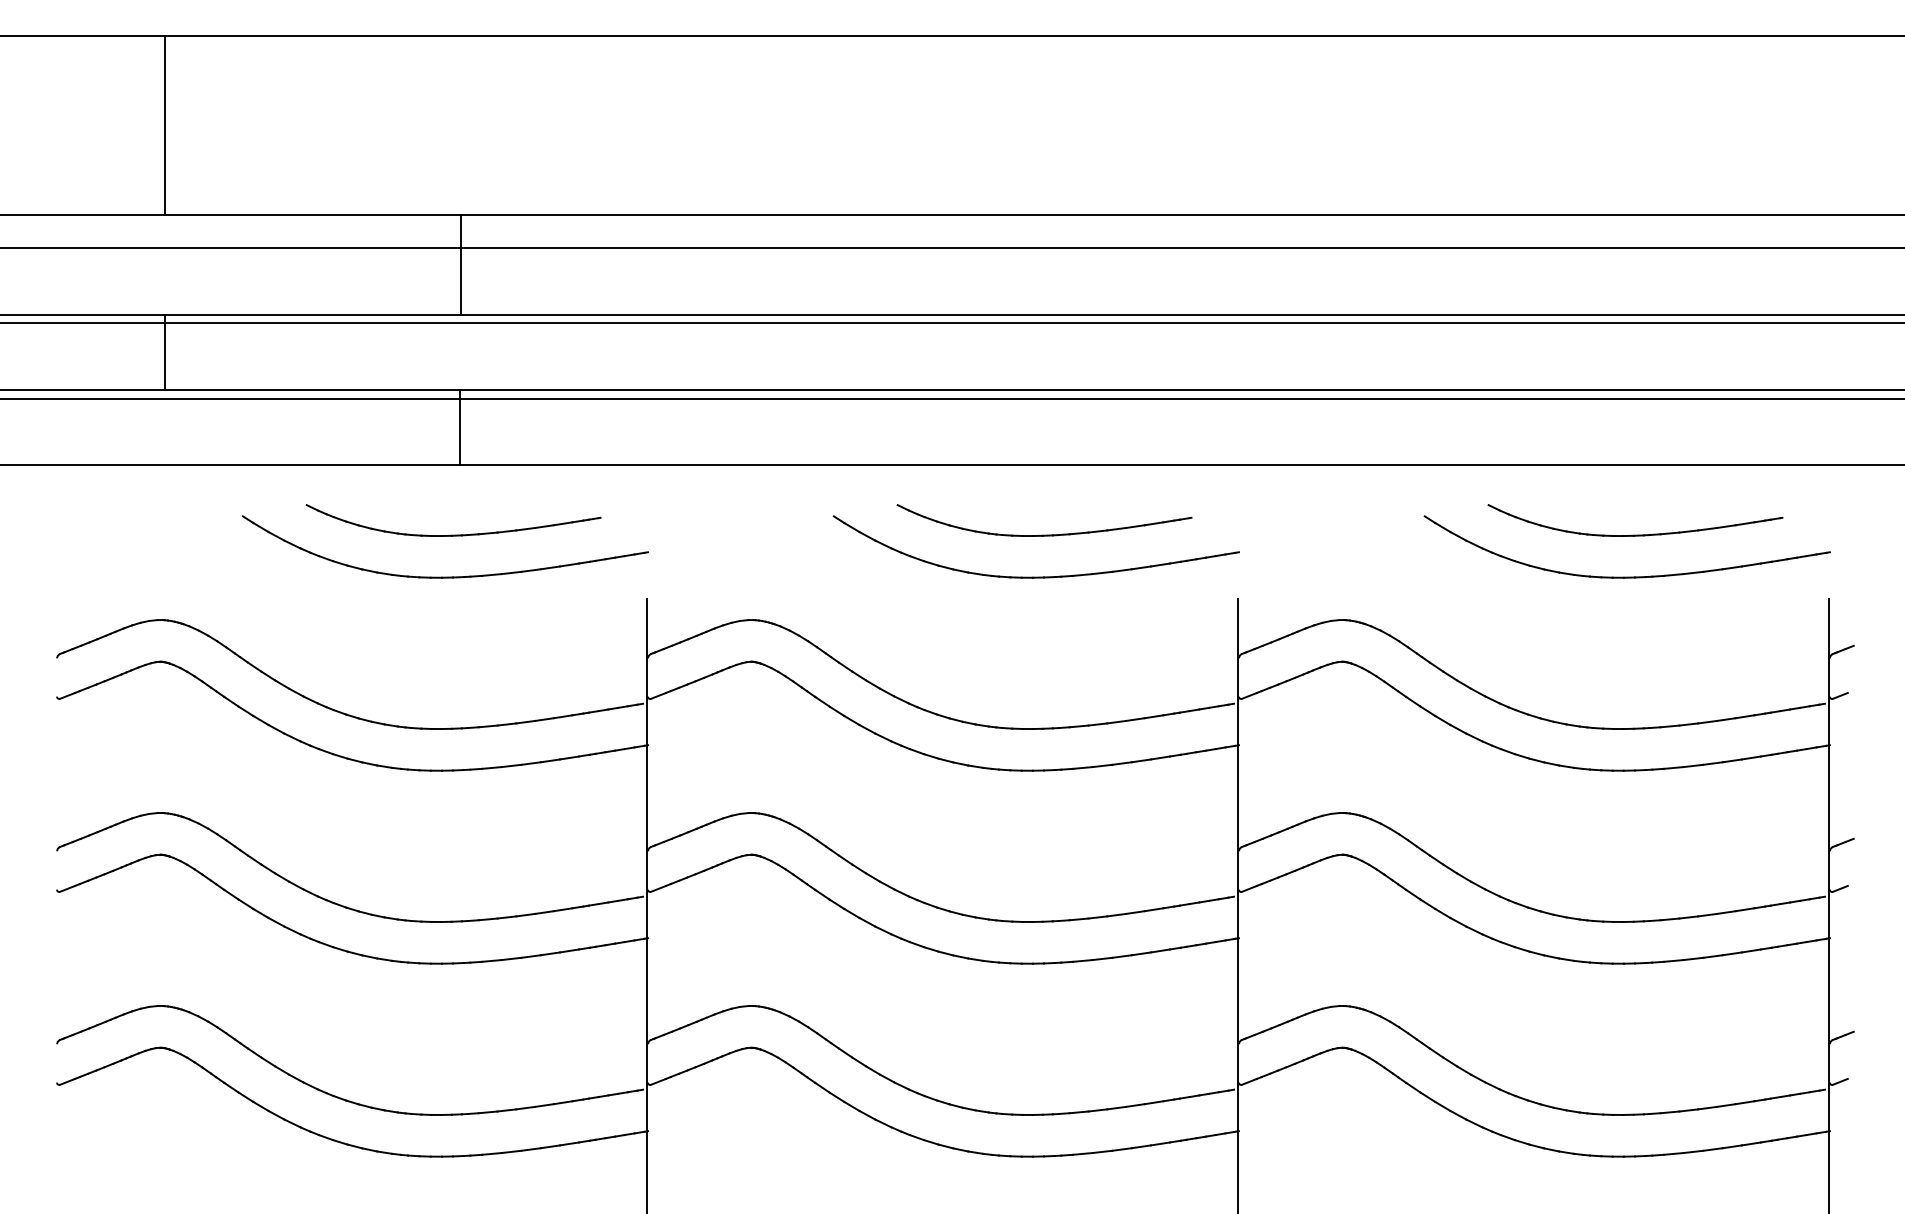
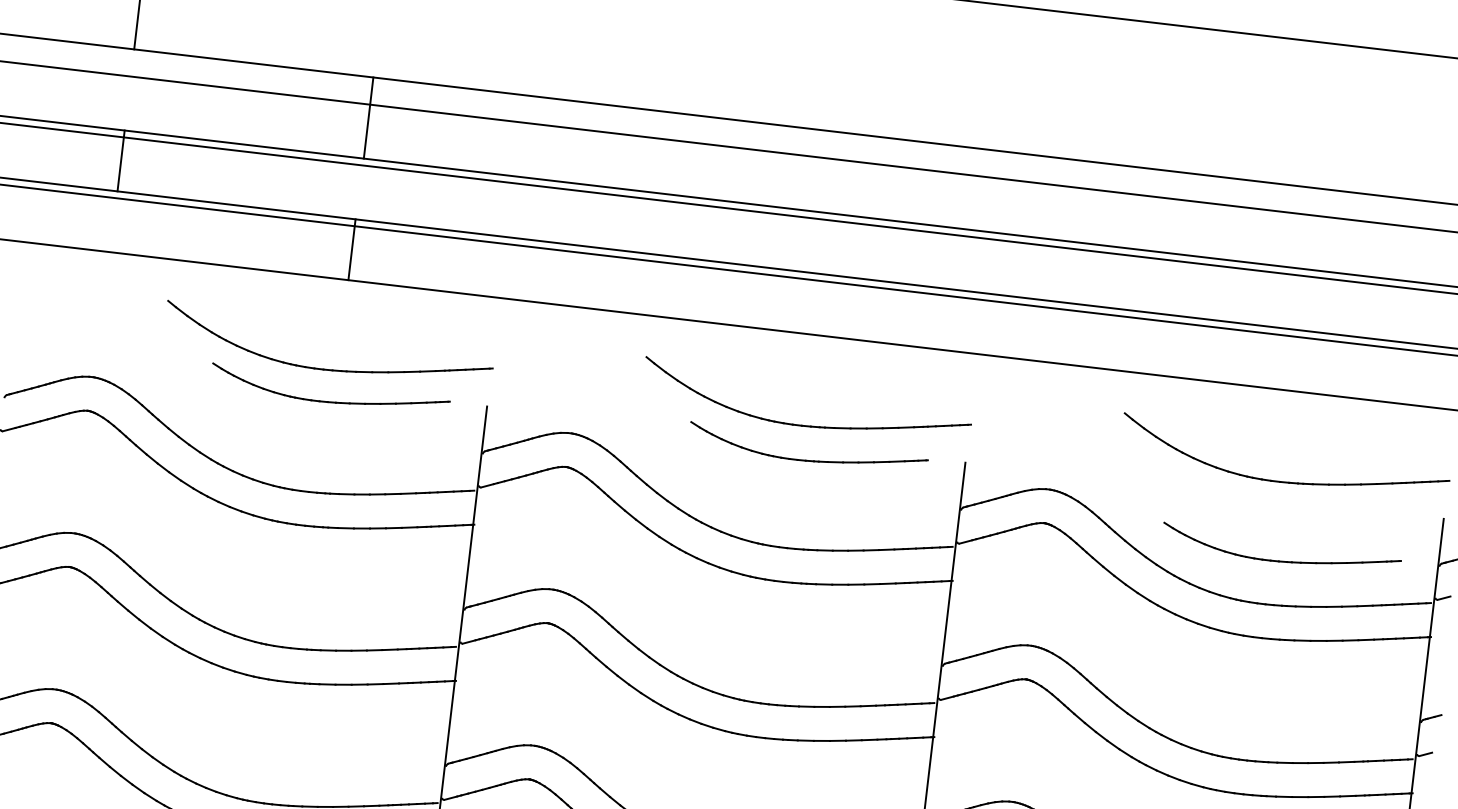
part: (453, 534) -> (329, 401), moved
part: (1044, 534) -> (807, 459), moved
part: (1635, 534) -> (1280, 560), moved

